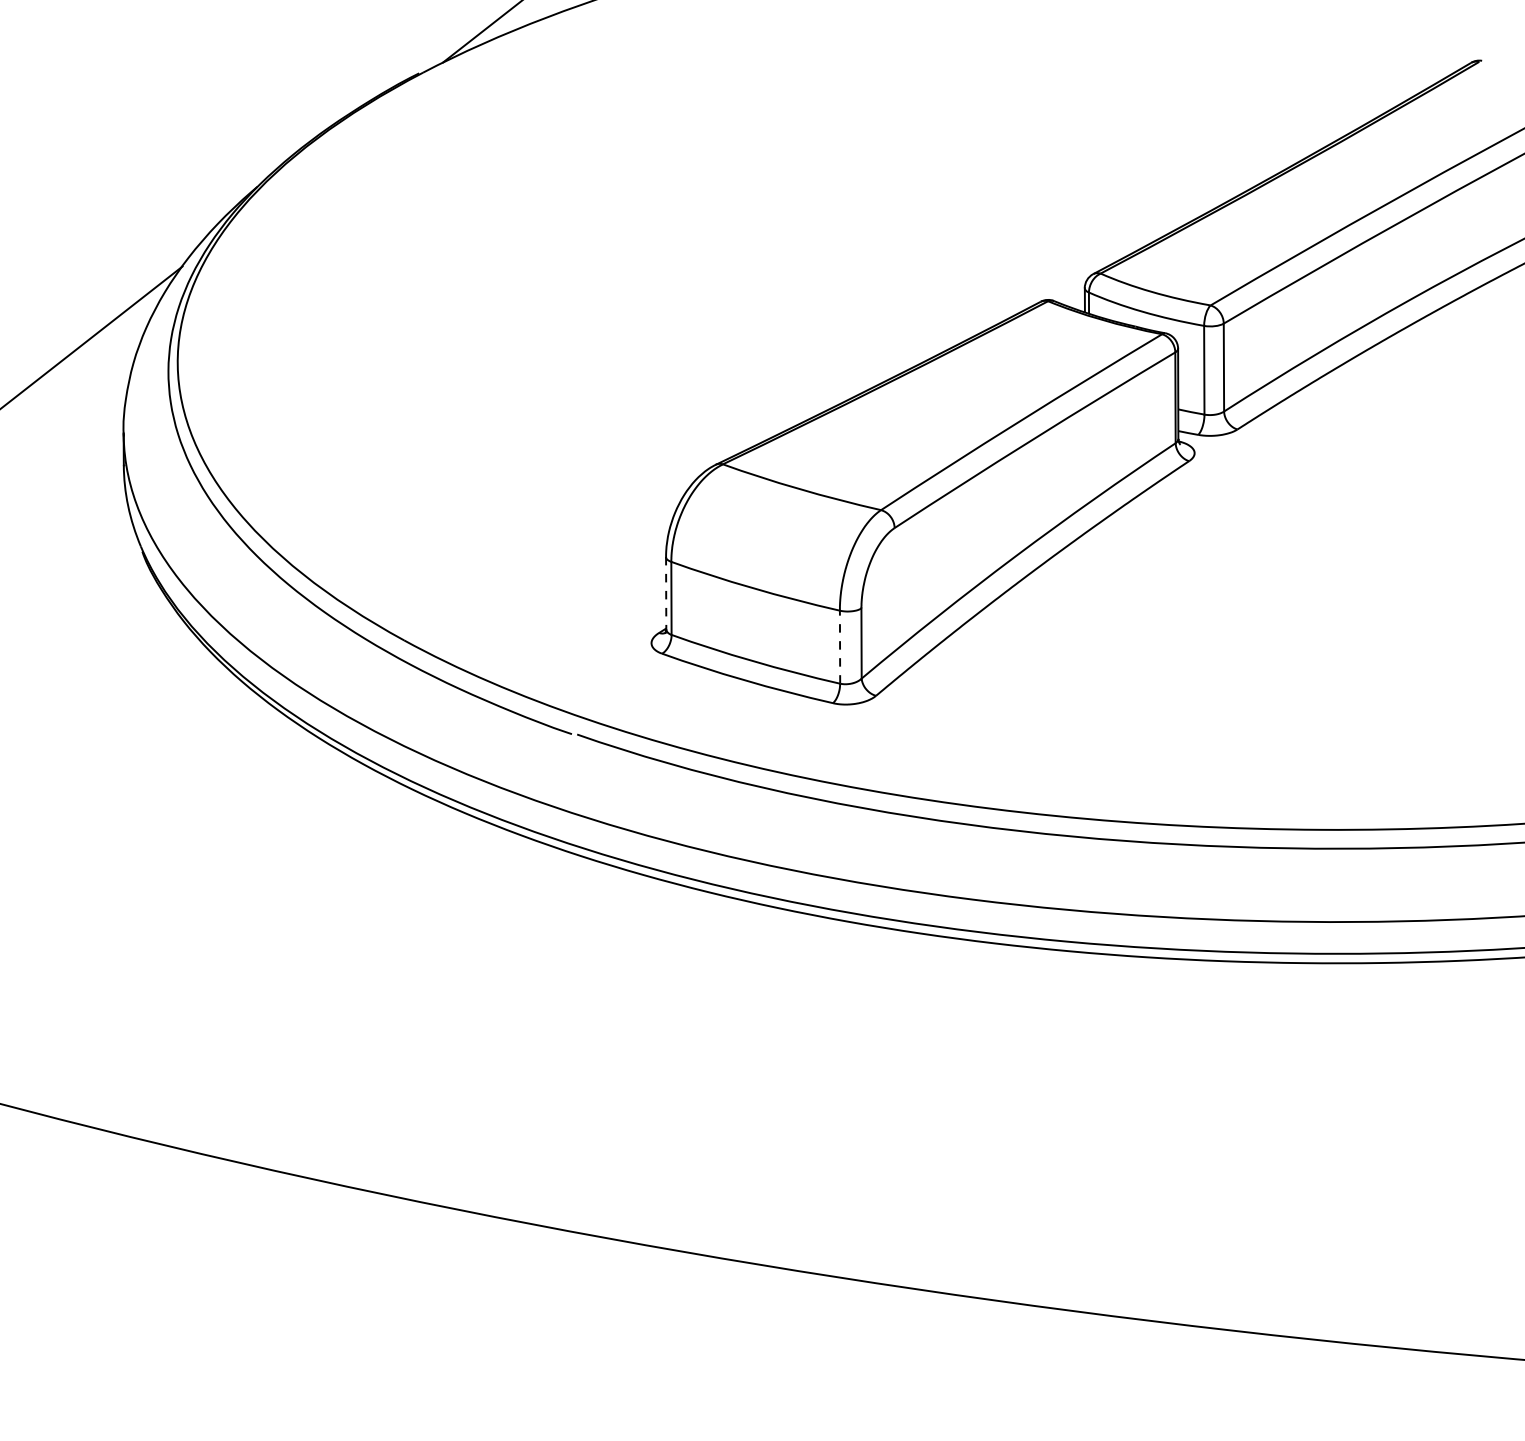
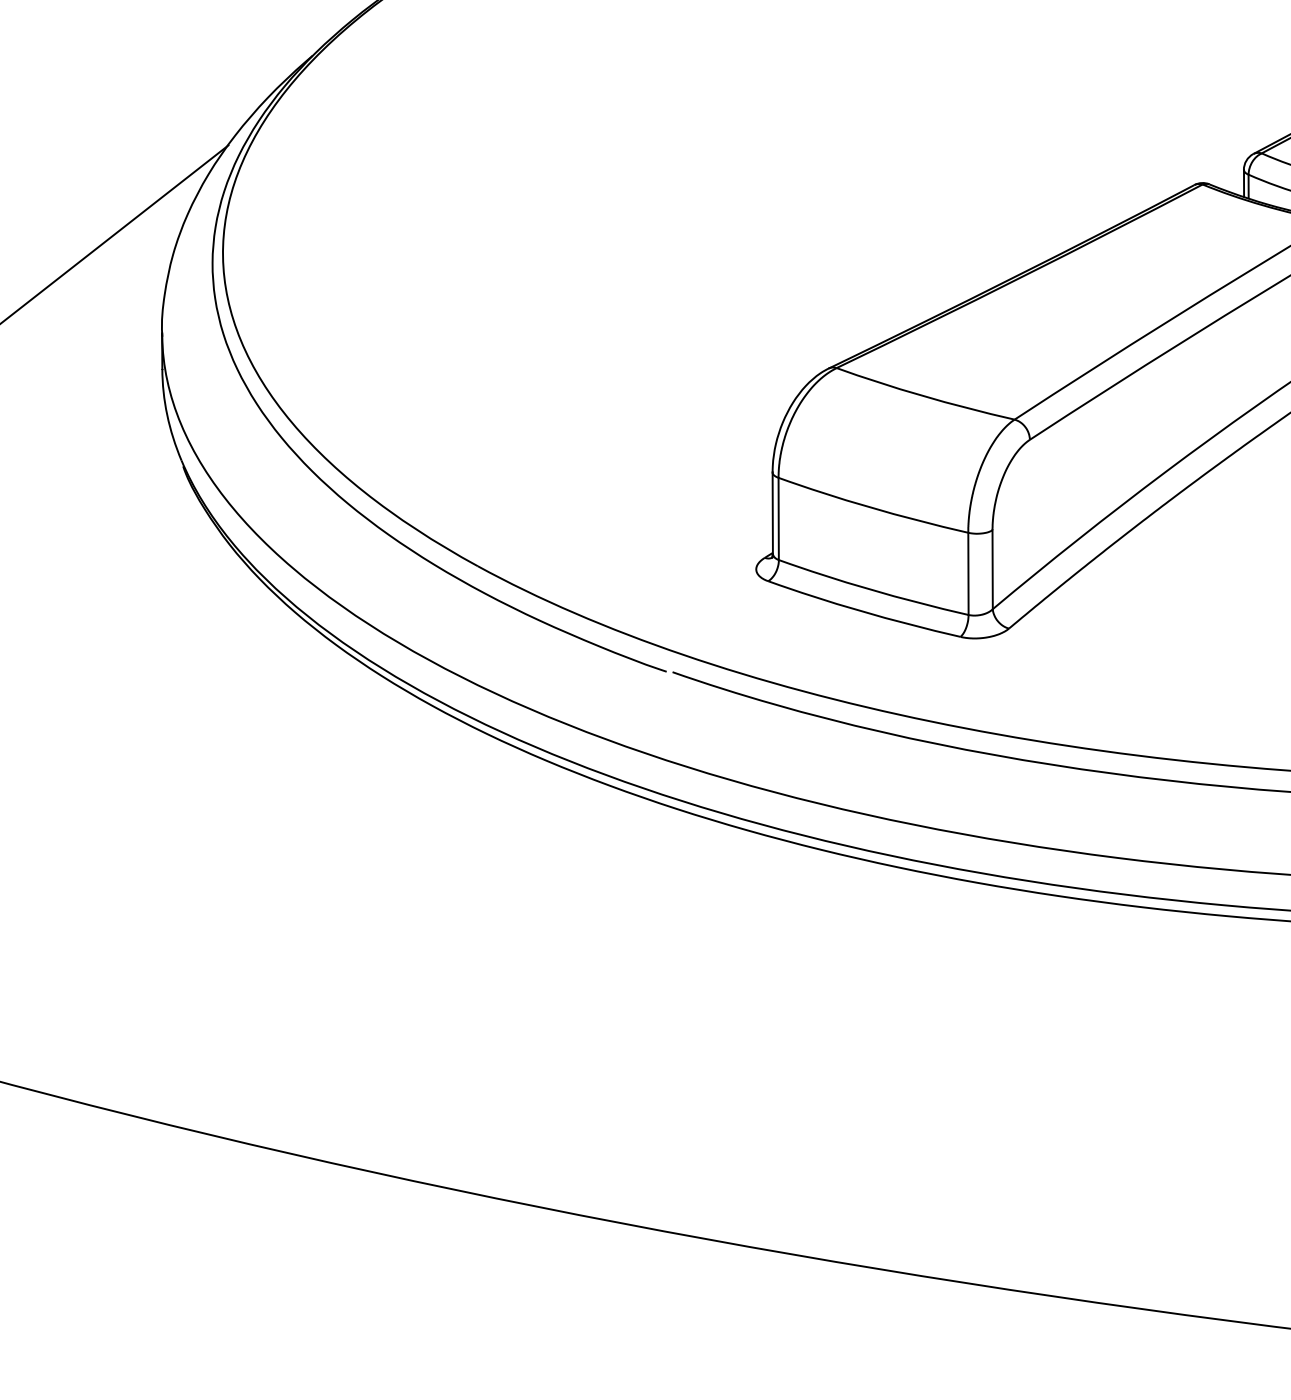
line: (666, 593) -> (773, 513), dashed -> solid
line: (840, 646) -> (968, 573), dashed -> solid

